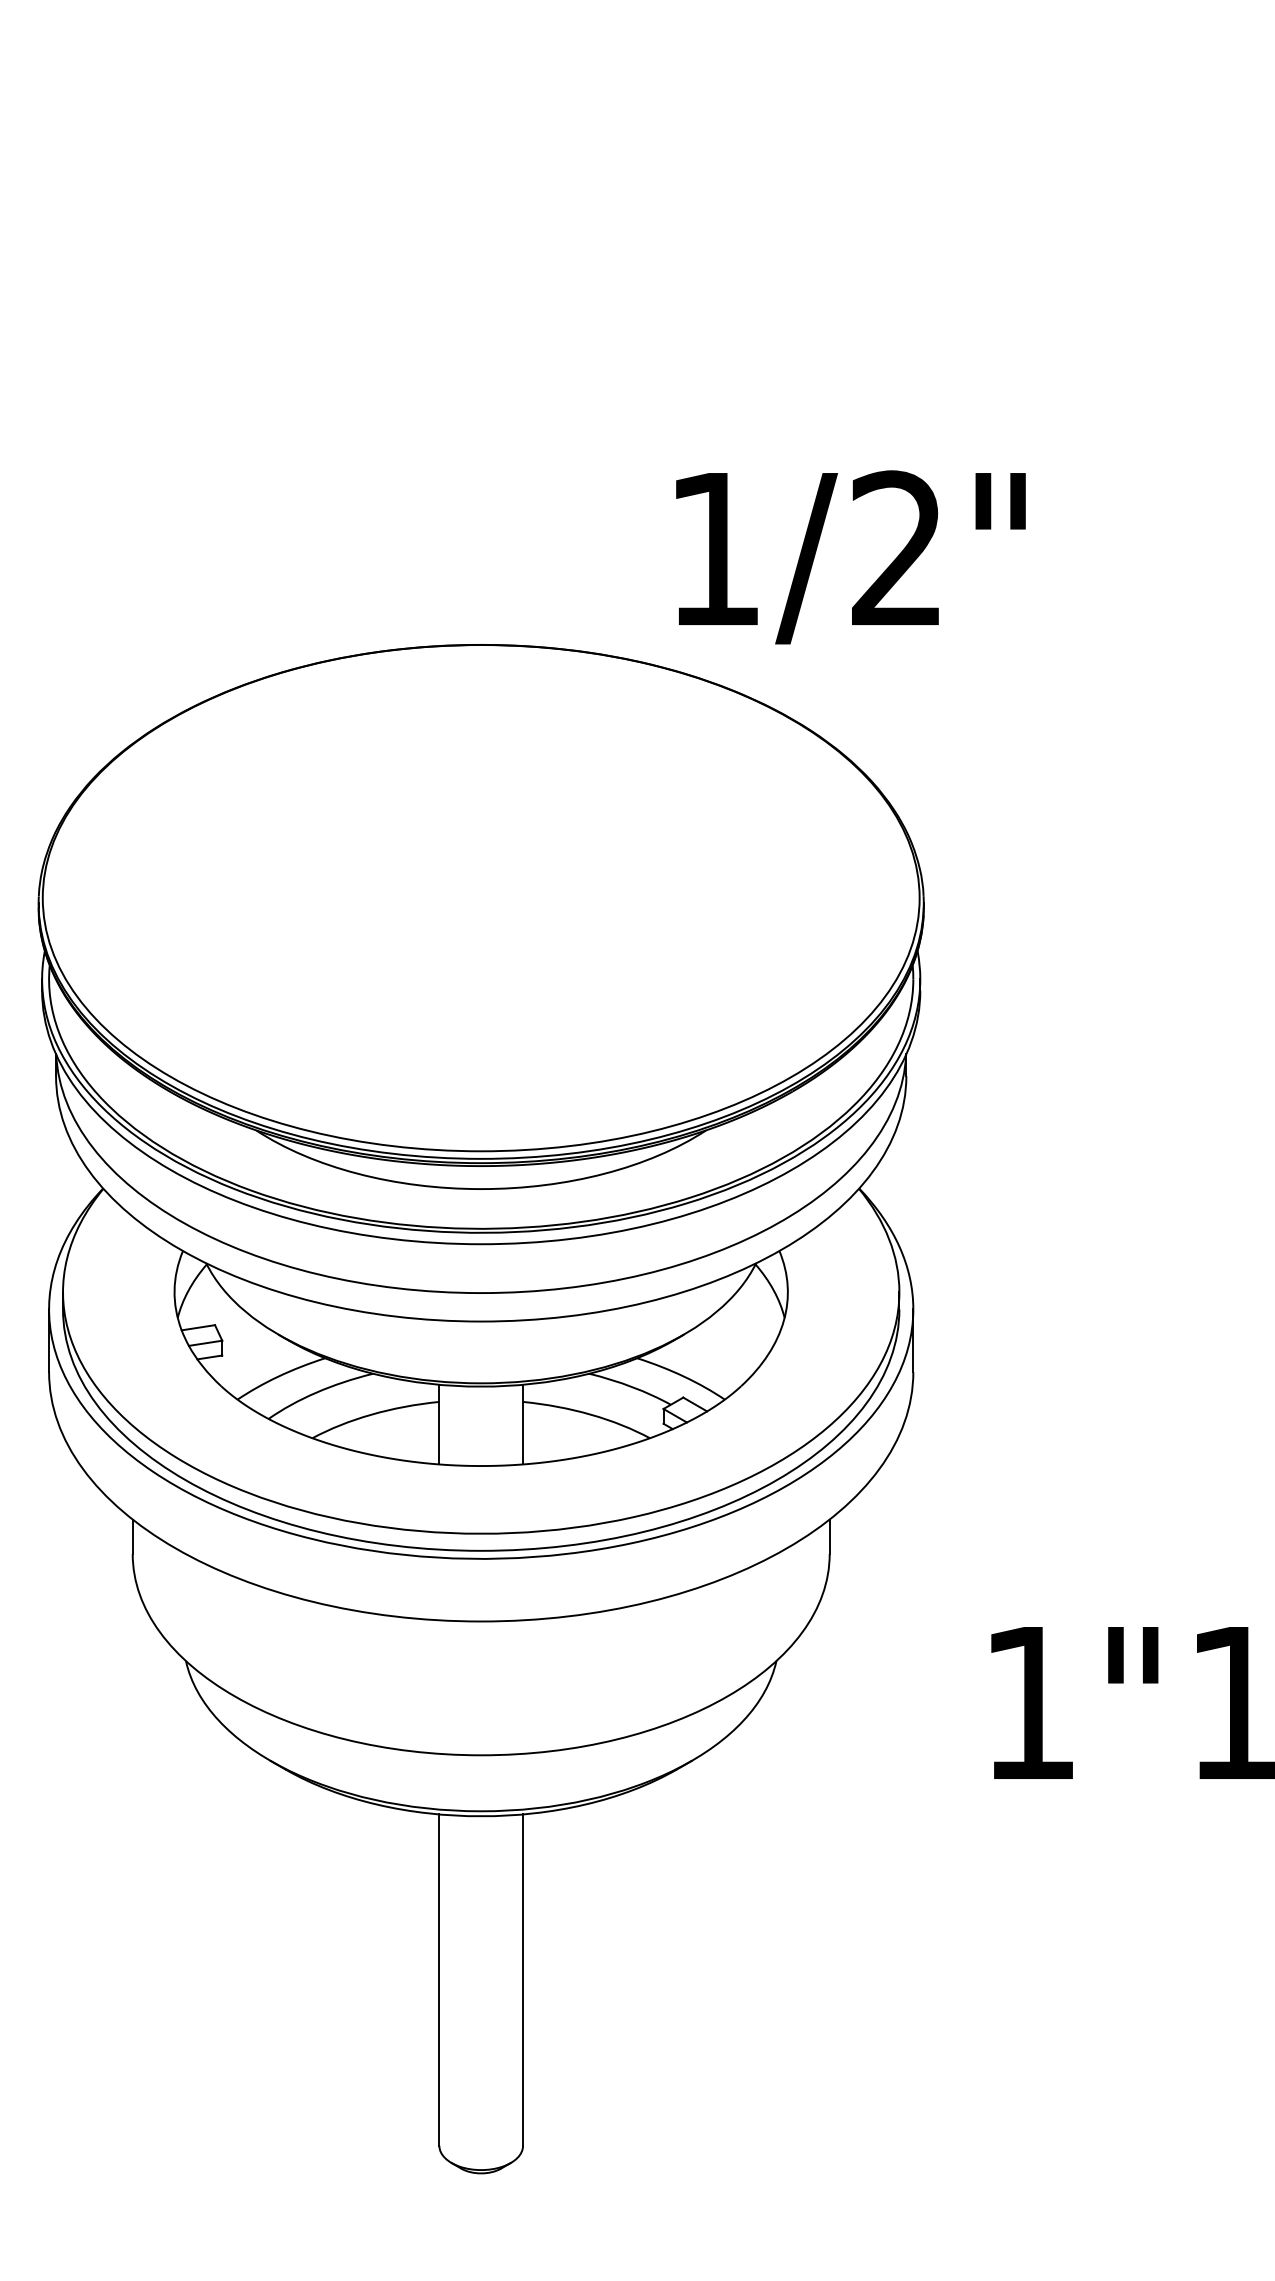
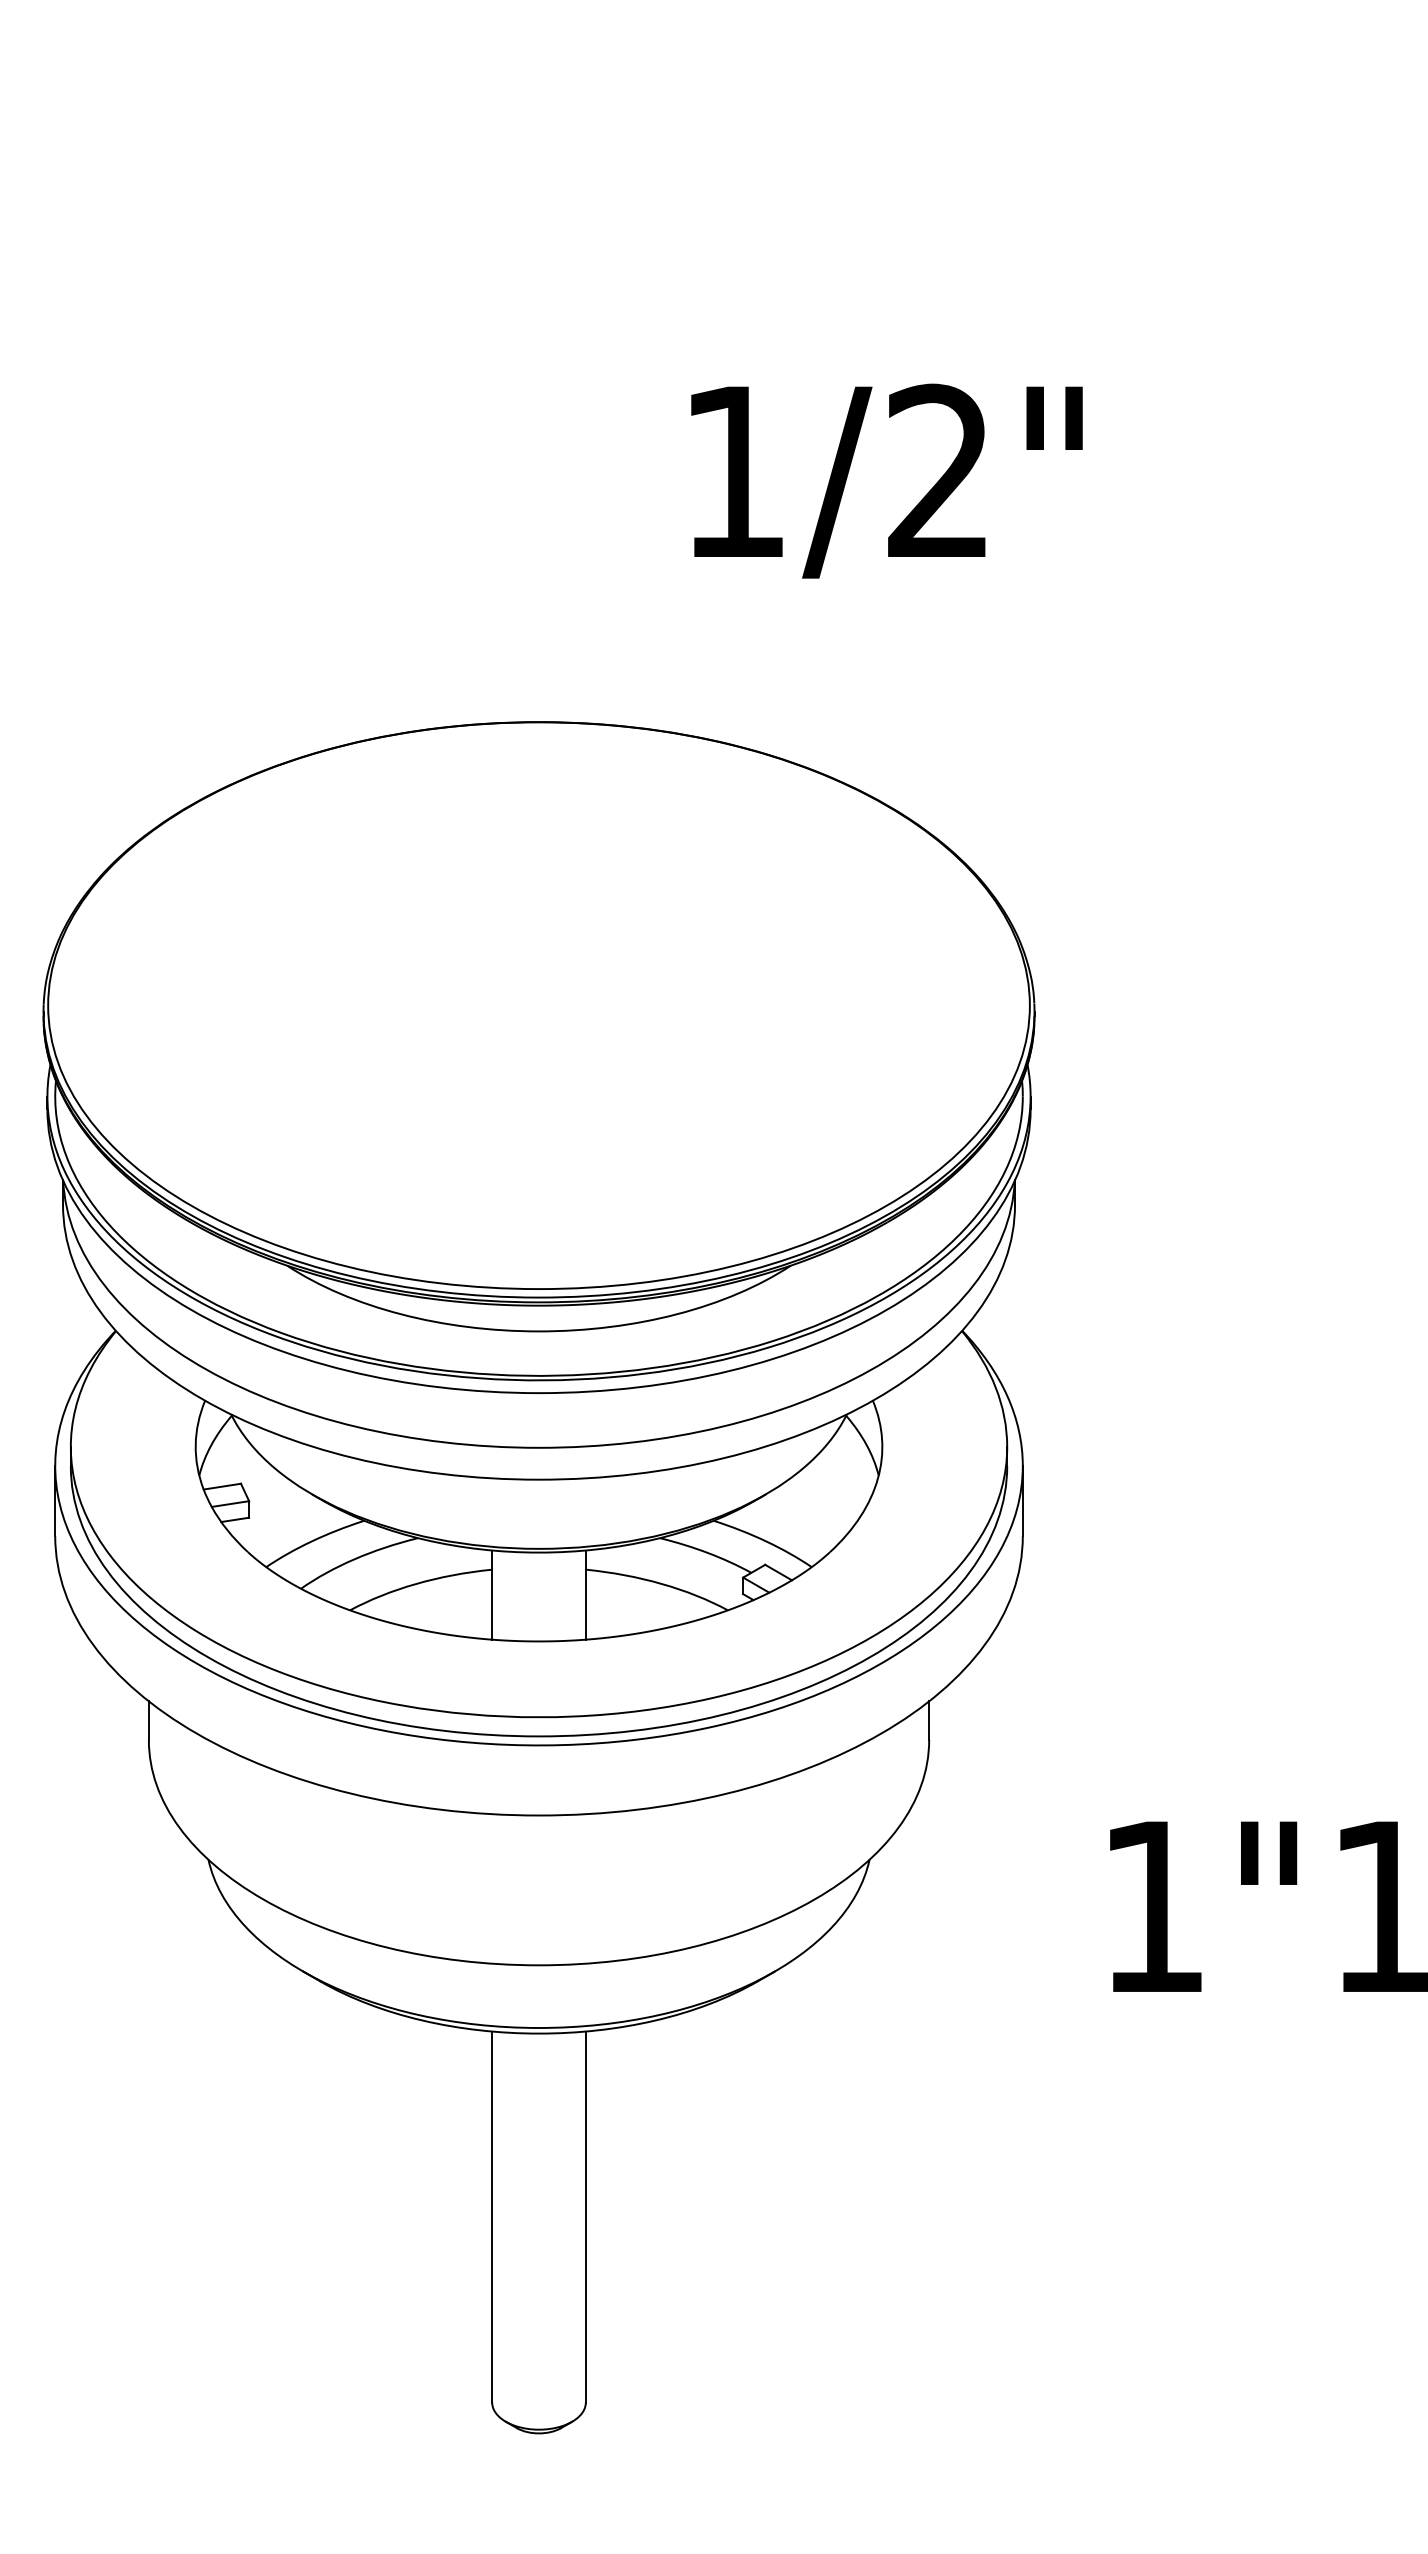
text: (850, 556) -> (886, 480), moved

